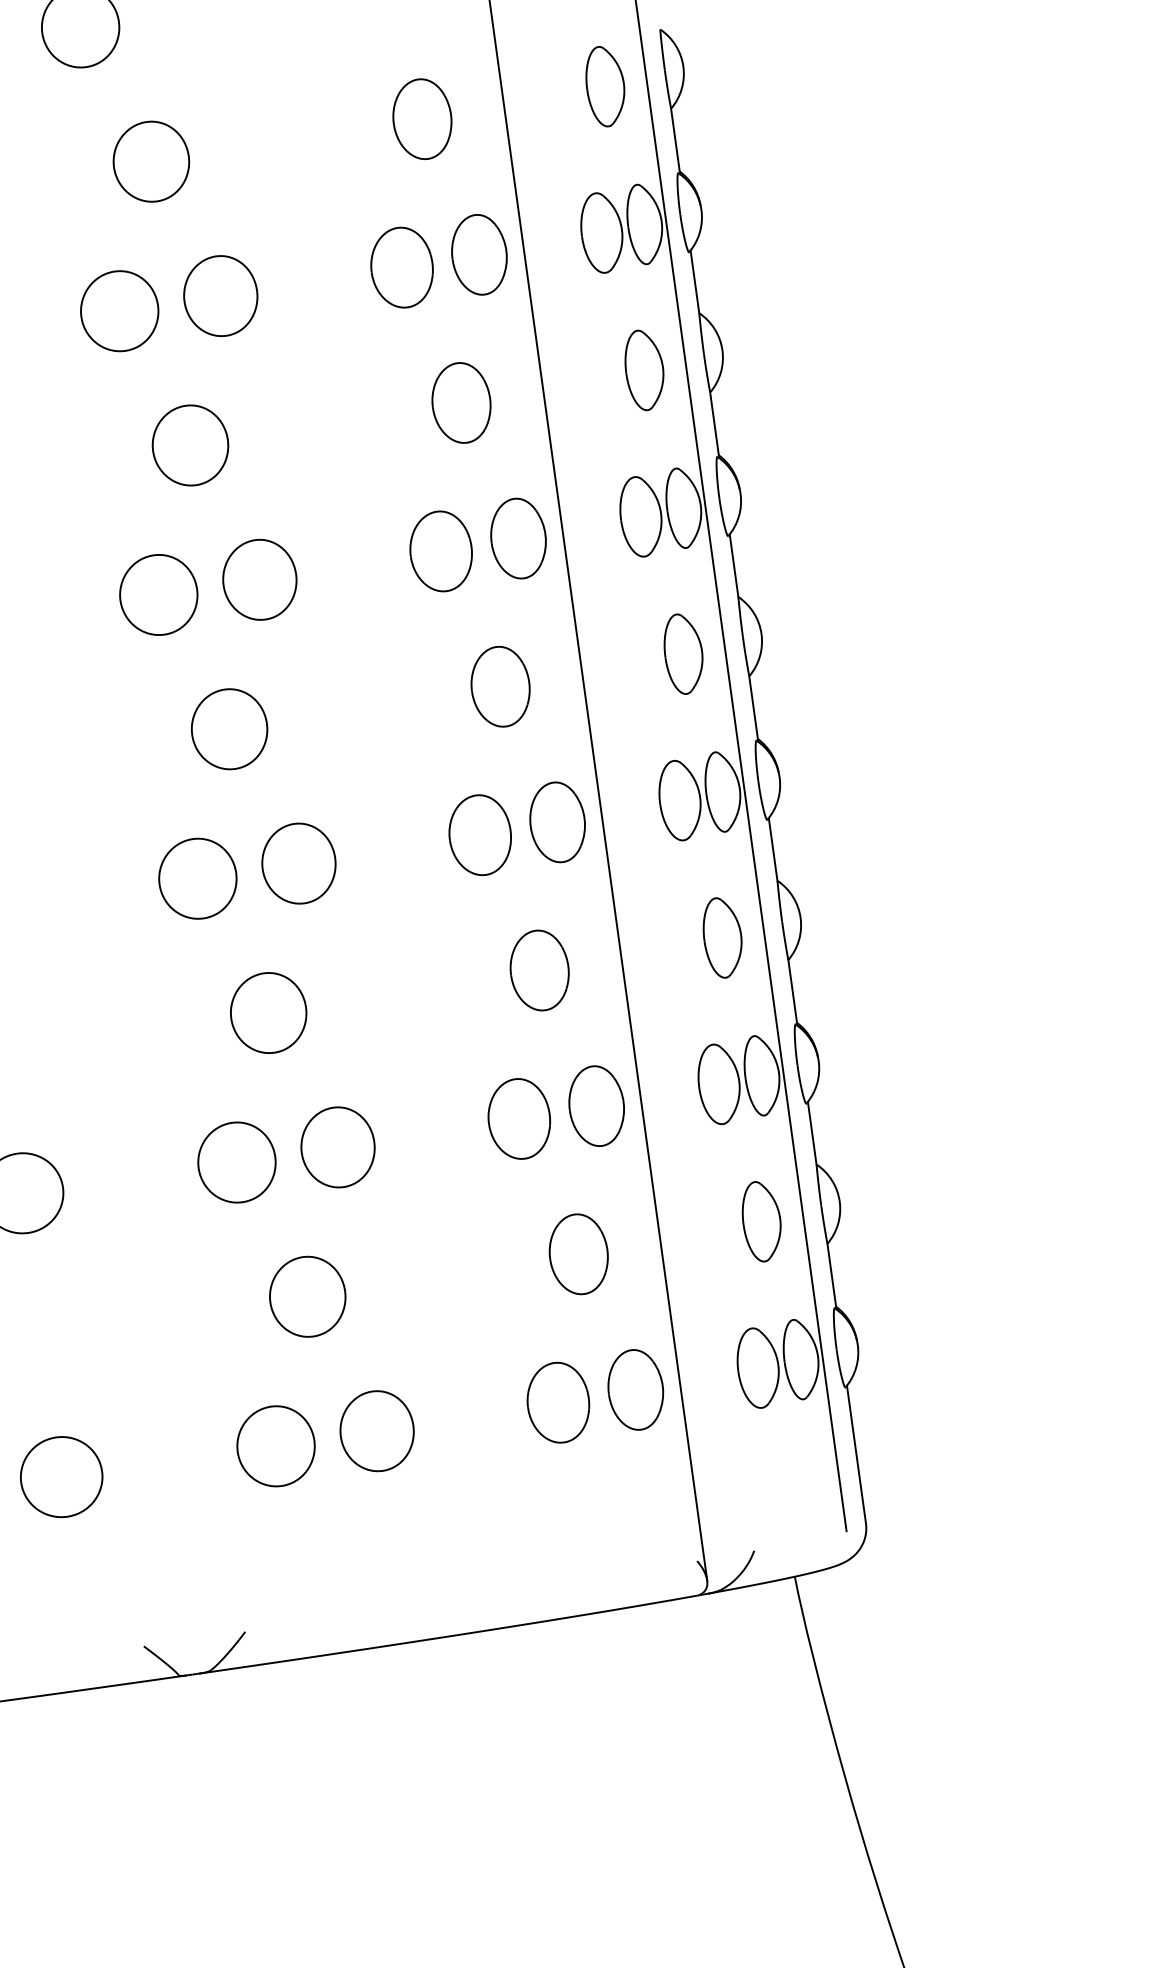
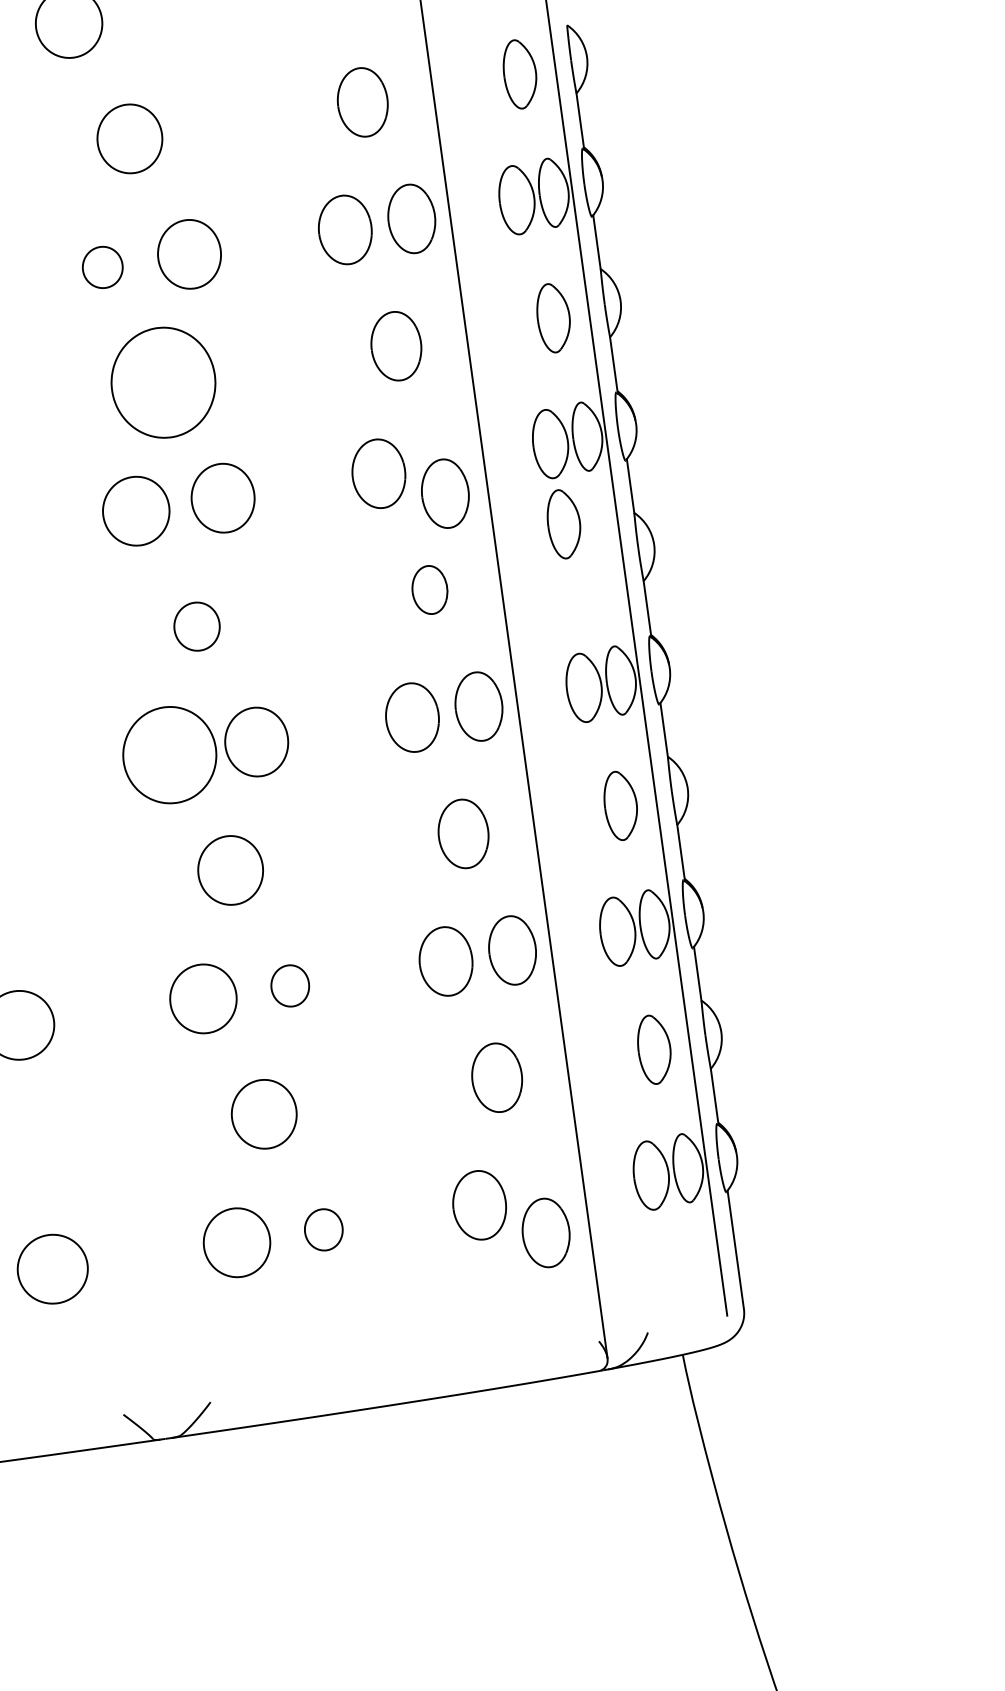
part: (119, 311) -> (102, 267), size x0.6
part: (190, 445) -> (163, 382), size x1.6
part: (518, 538) -> (445, 493), moved
part: (683, 653) -> (563, 523), moved
part: (500, 686) -> (429, 589), size x0.7
part: (229, 729) -> (197, 626), size x0.7
part: (197, 878) -> (169, 754), size x1.4
part: (337, 1147) -> (289, 985), size x0.6
part: (635, 1389) -> (545, 1232), moved
part: (376, 1431) -> (323, 1230), size x0.6

